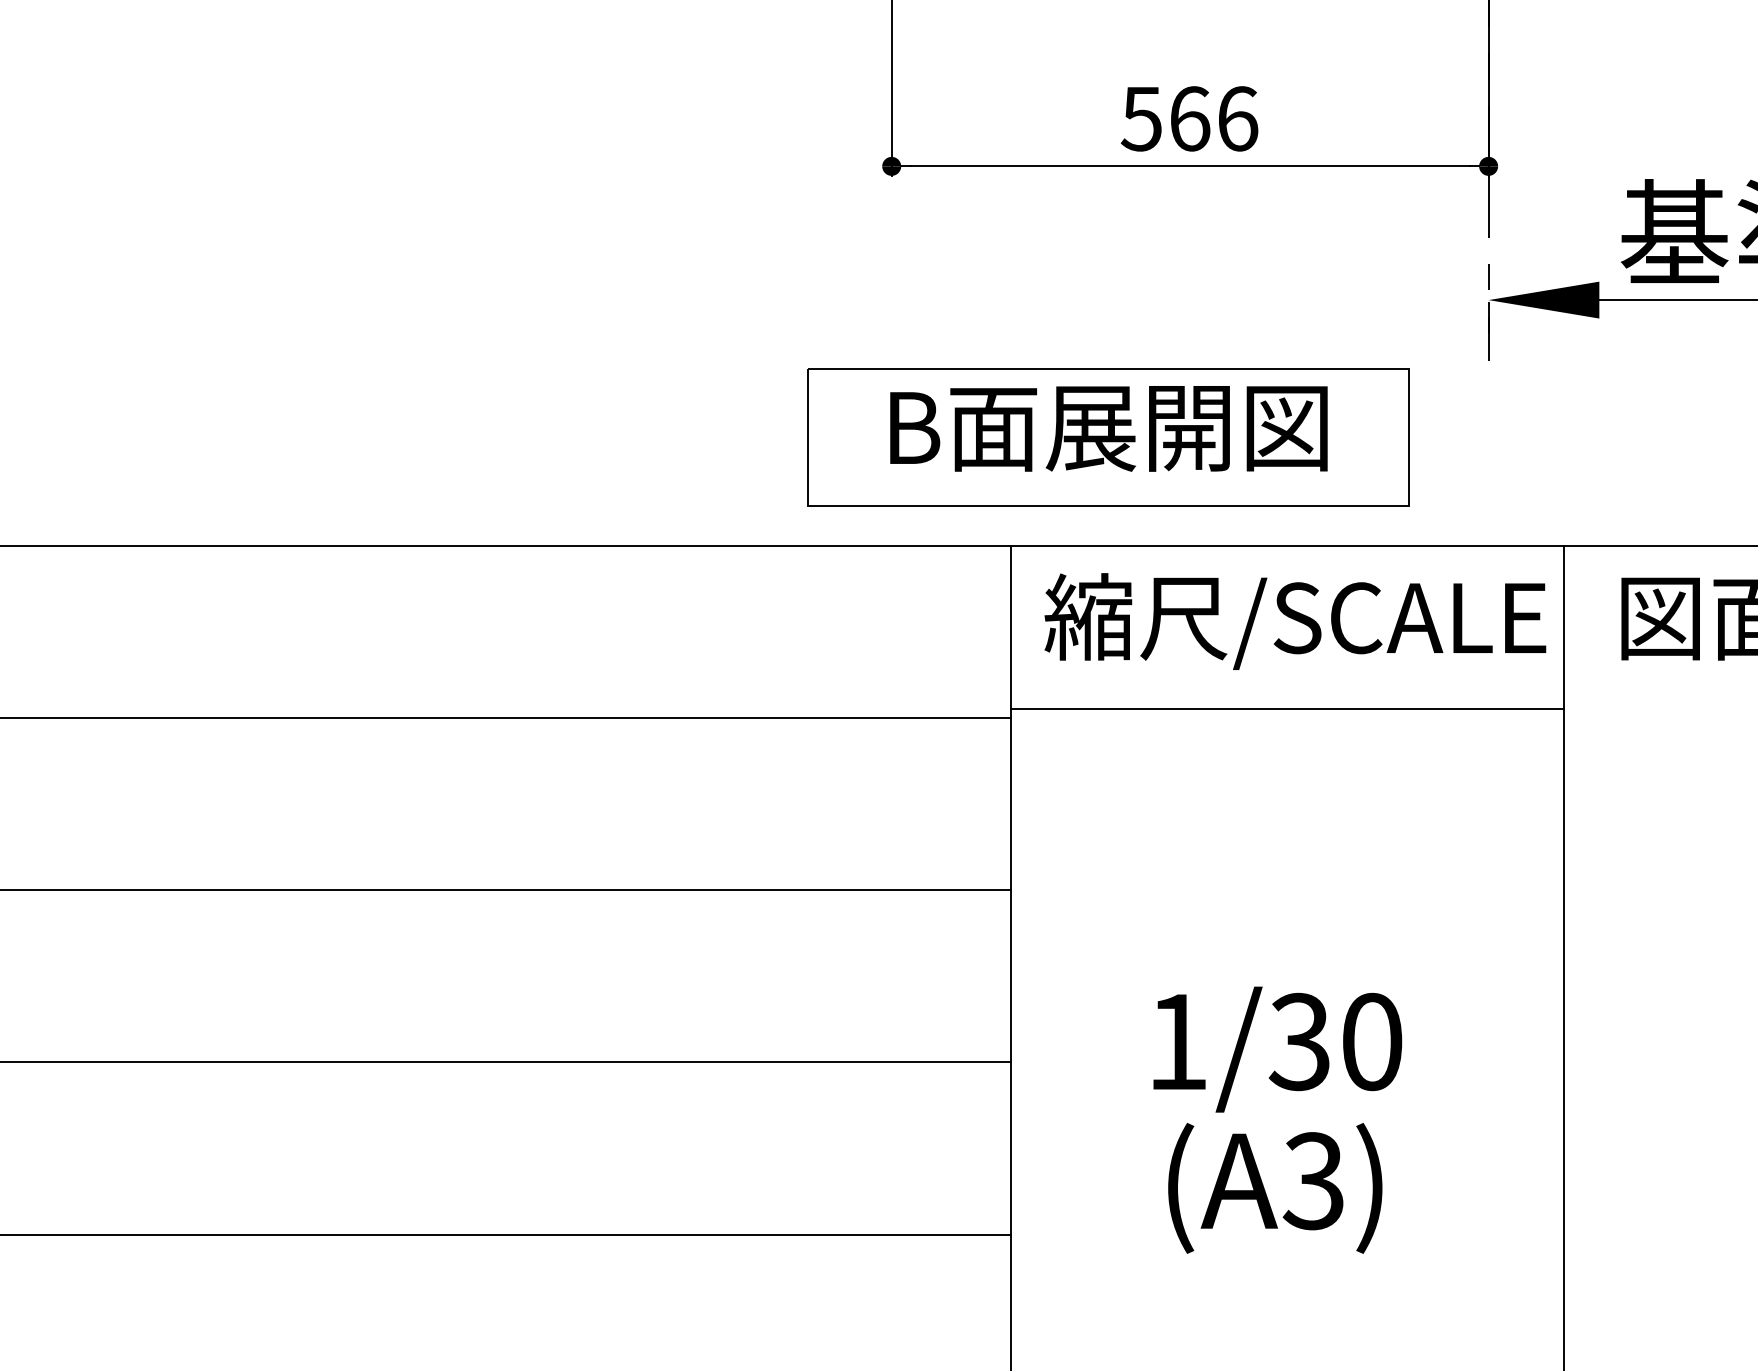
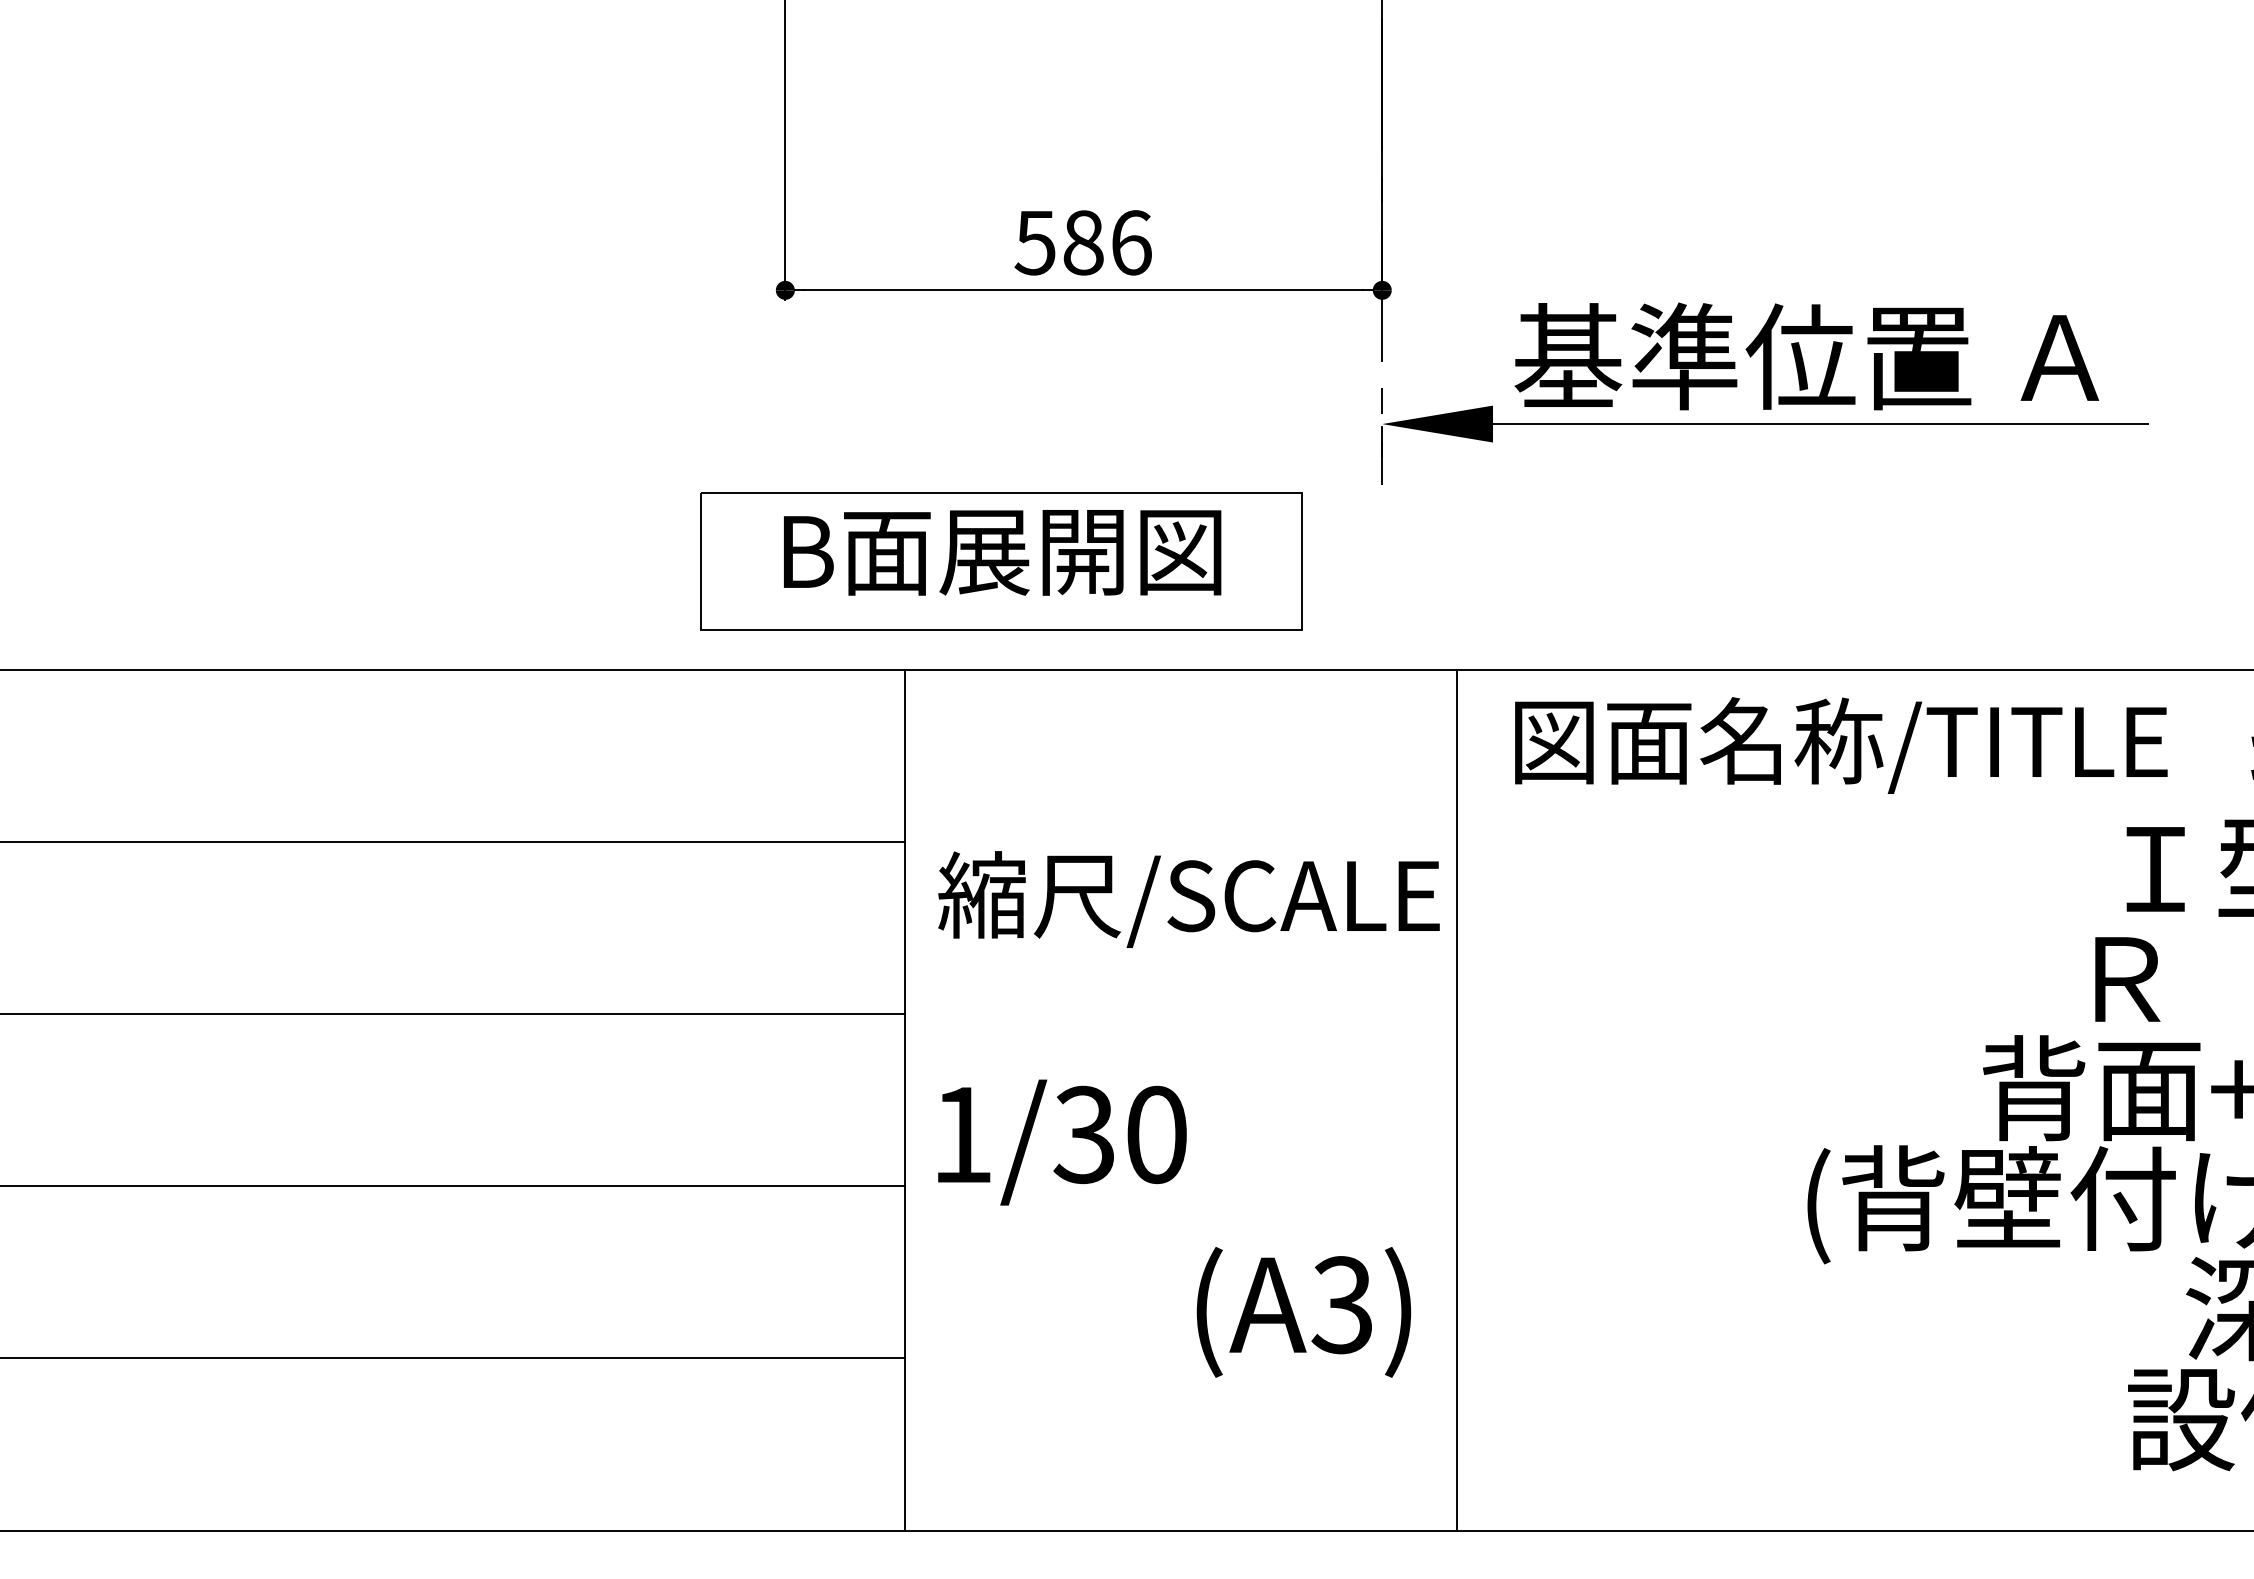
text: (1189, 118) -> (1083, 242), 566 -> 586
text: (1294, 621) -> (1188, 899), moved
line: (1286, 708) -> (1180, 832), removed
text: (1277, 1049) -> (1062, 1142), moved
text: (1274, 1188) -> (1303, 1312), moved

